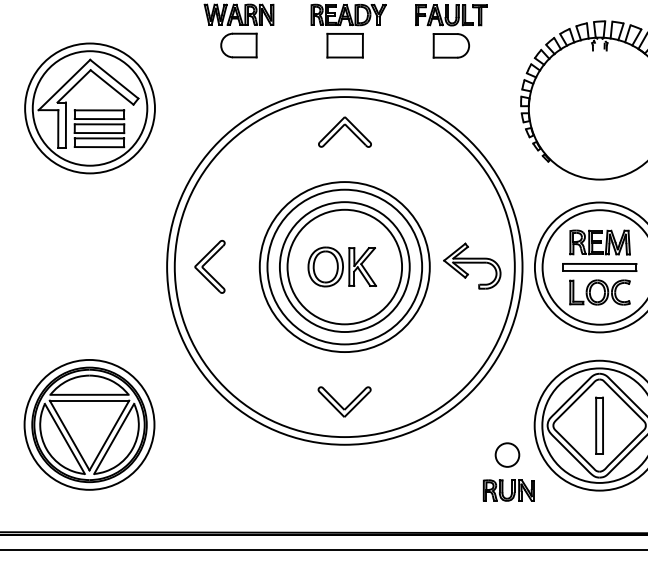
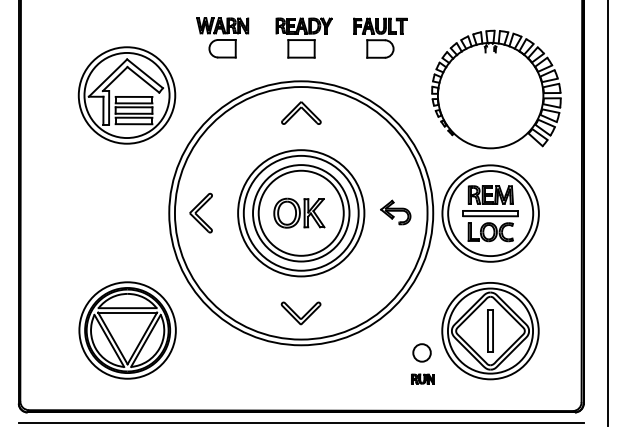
part: (89, 108) -> (126, 95), moved
part: (471, 265) -> (395, 212), size x0.7
part: (89, 424) -> (127, 330), moved
part: (508, 489) -> (422, 378), size x0.6

